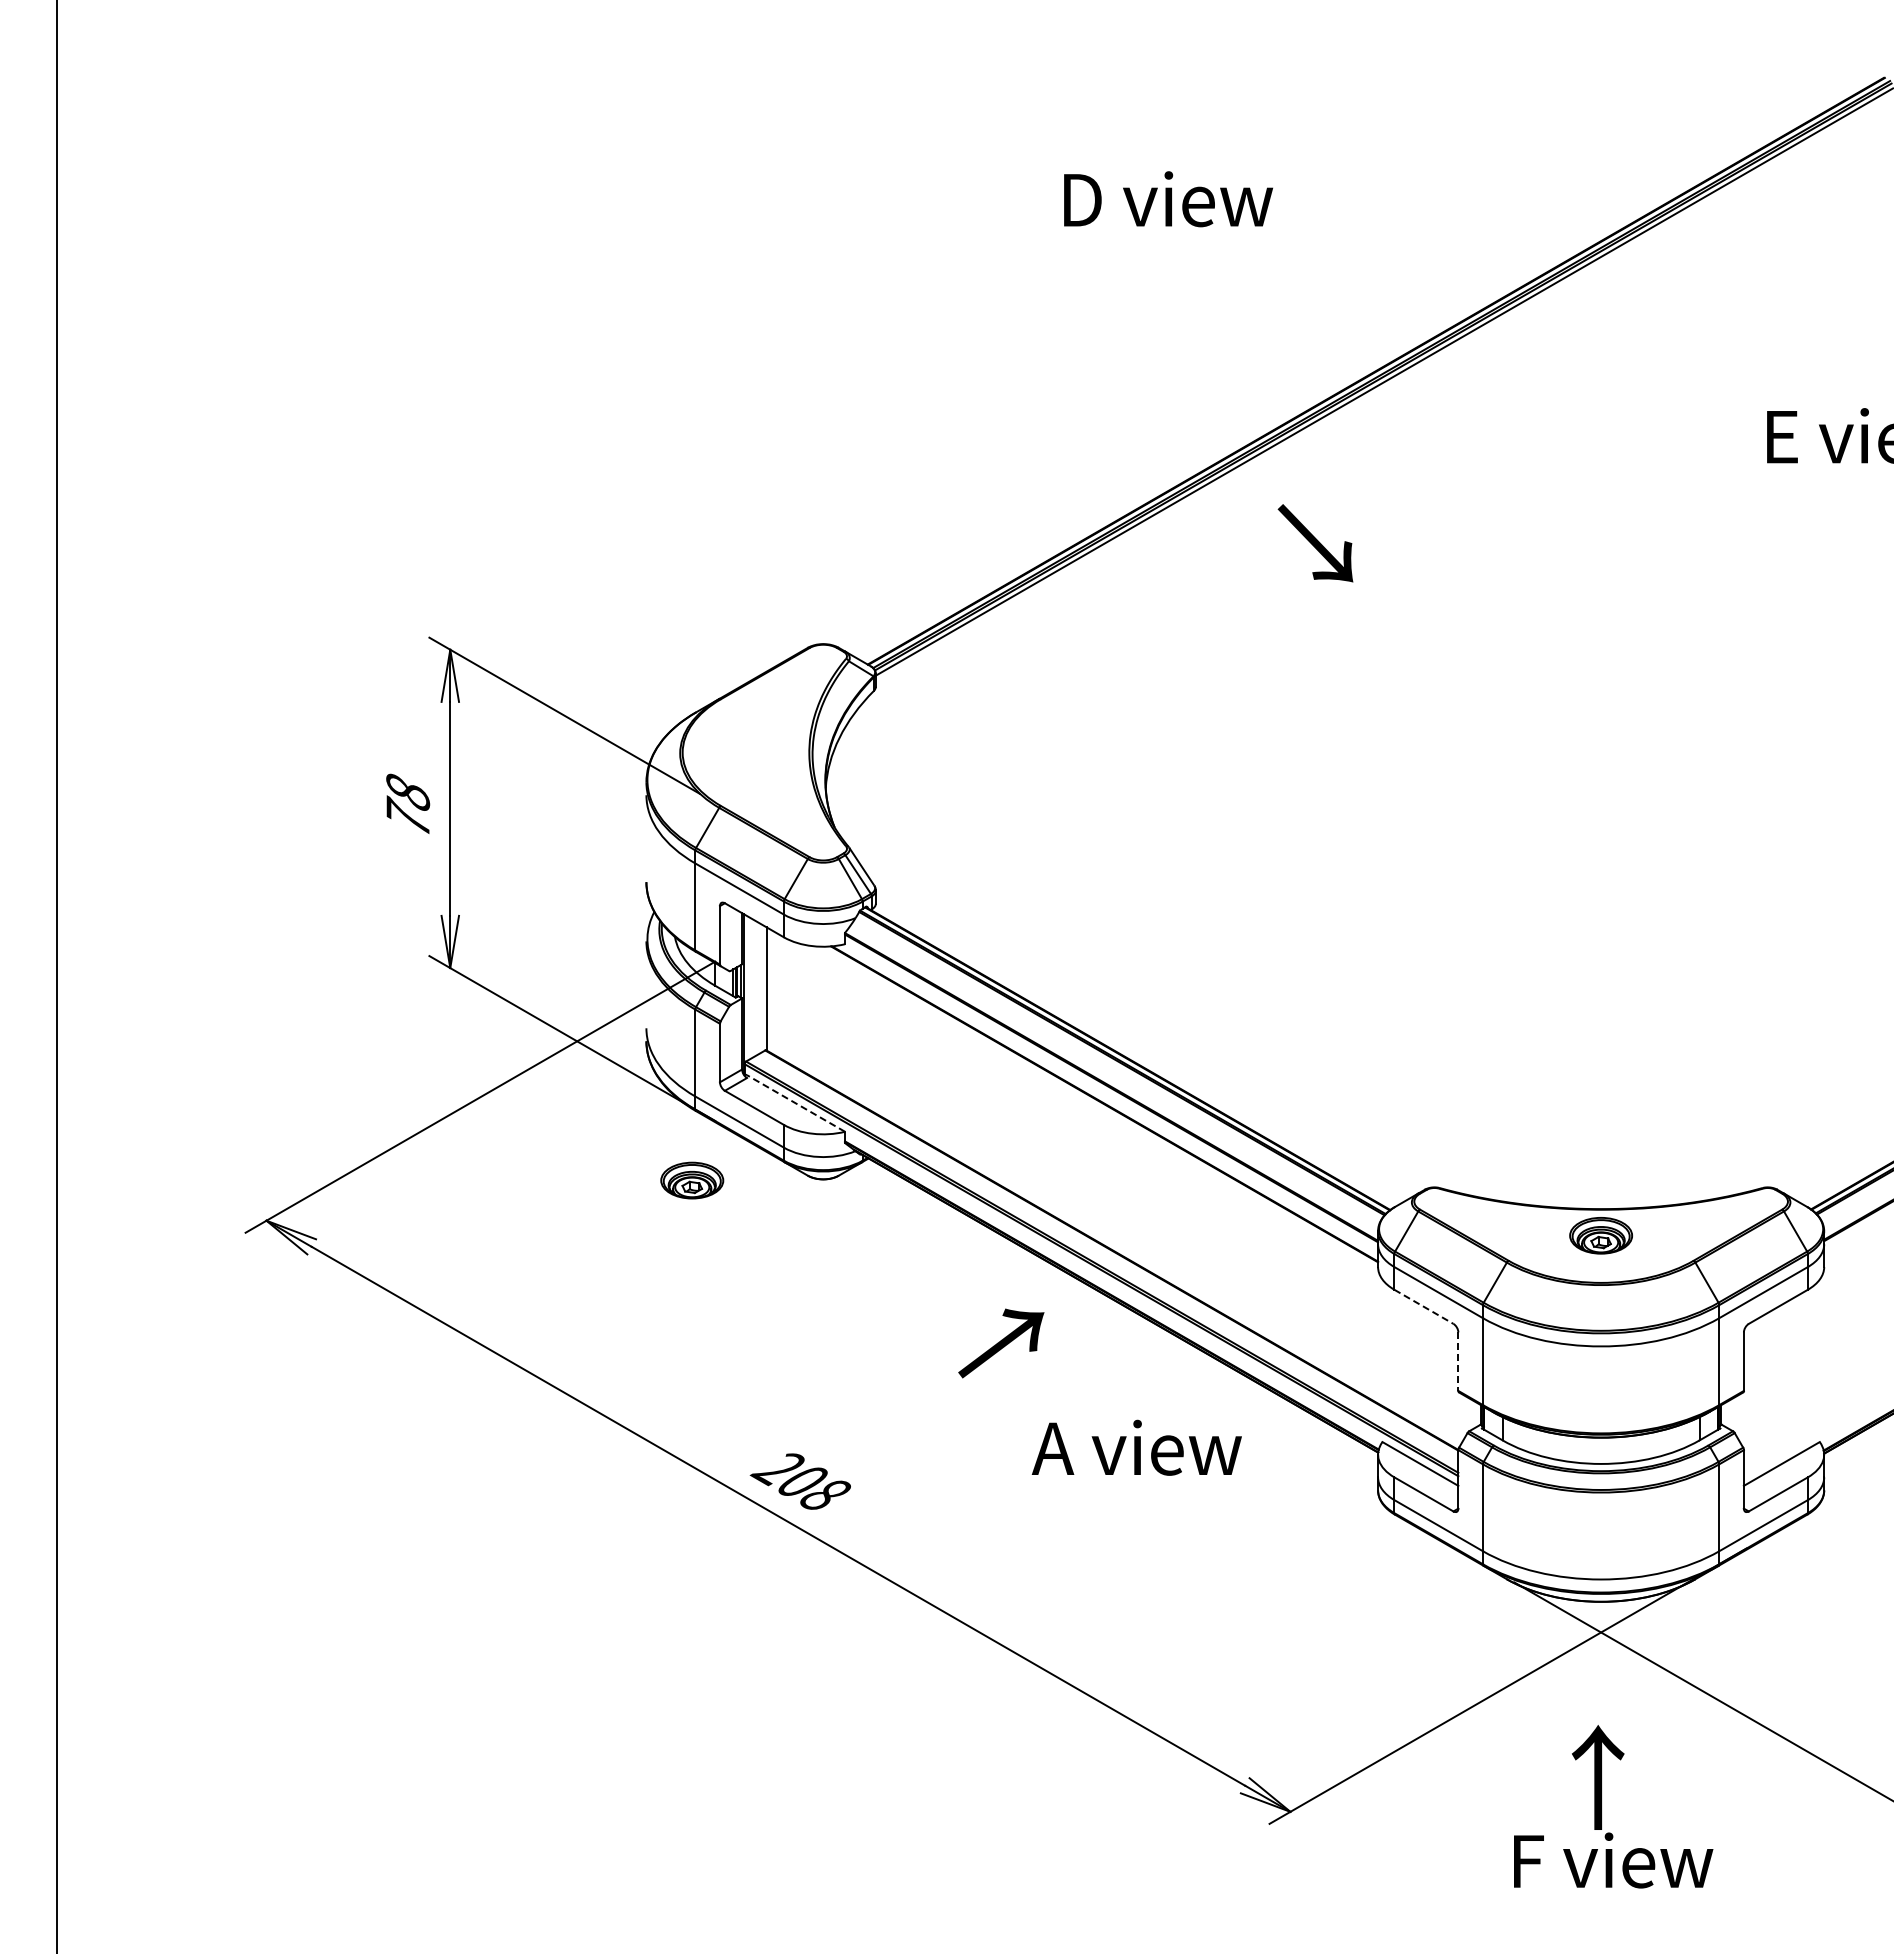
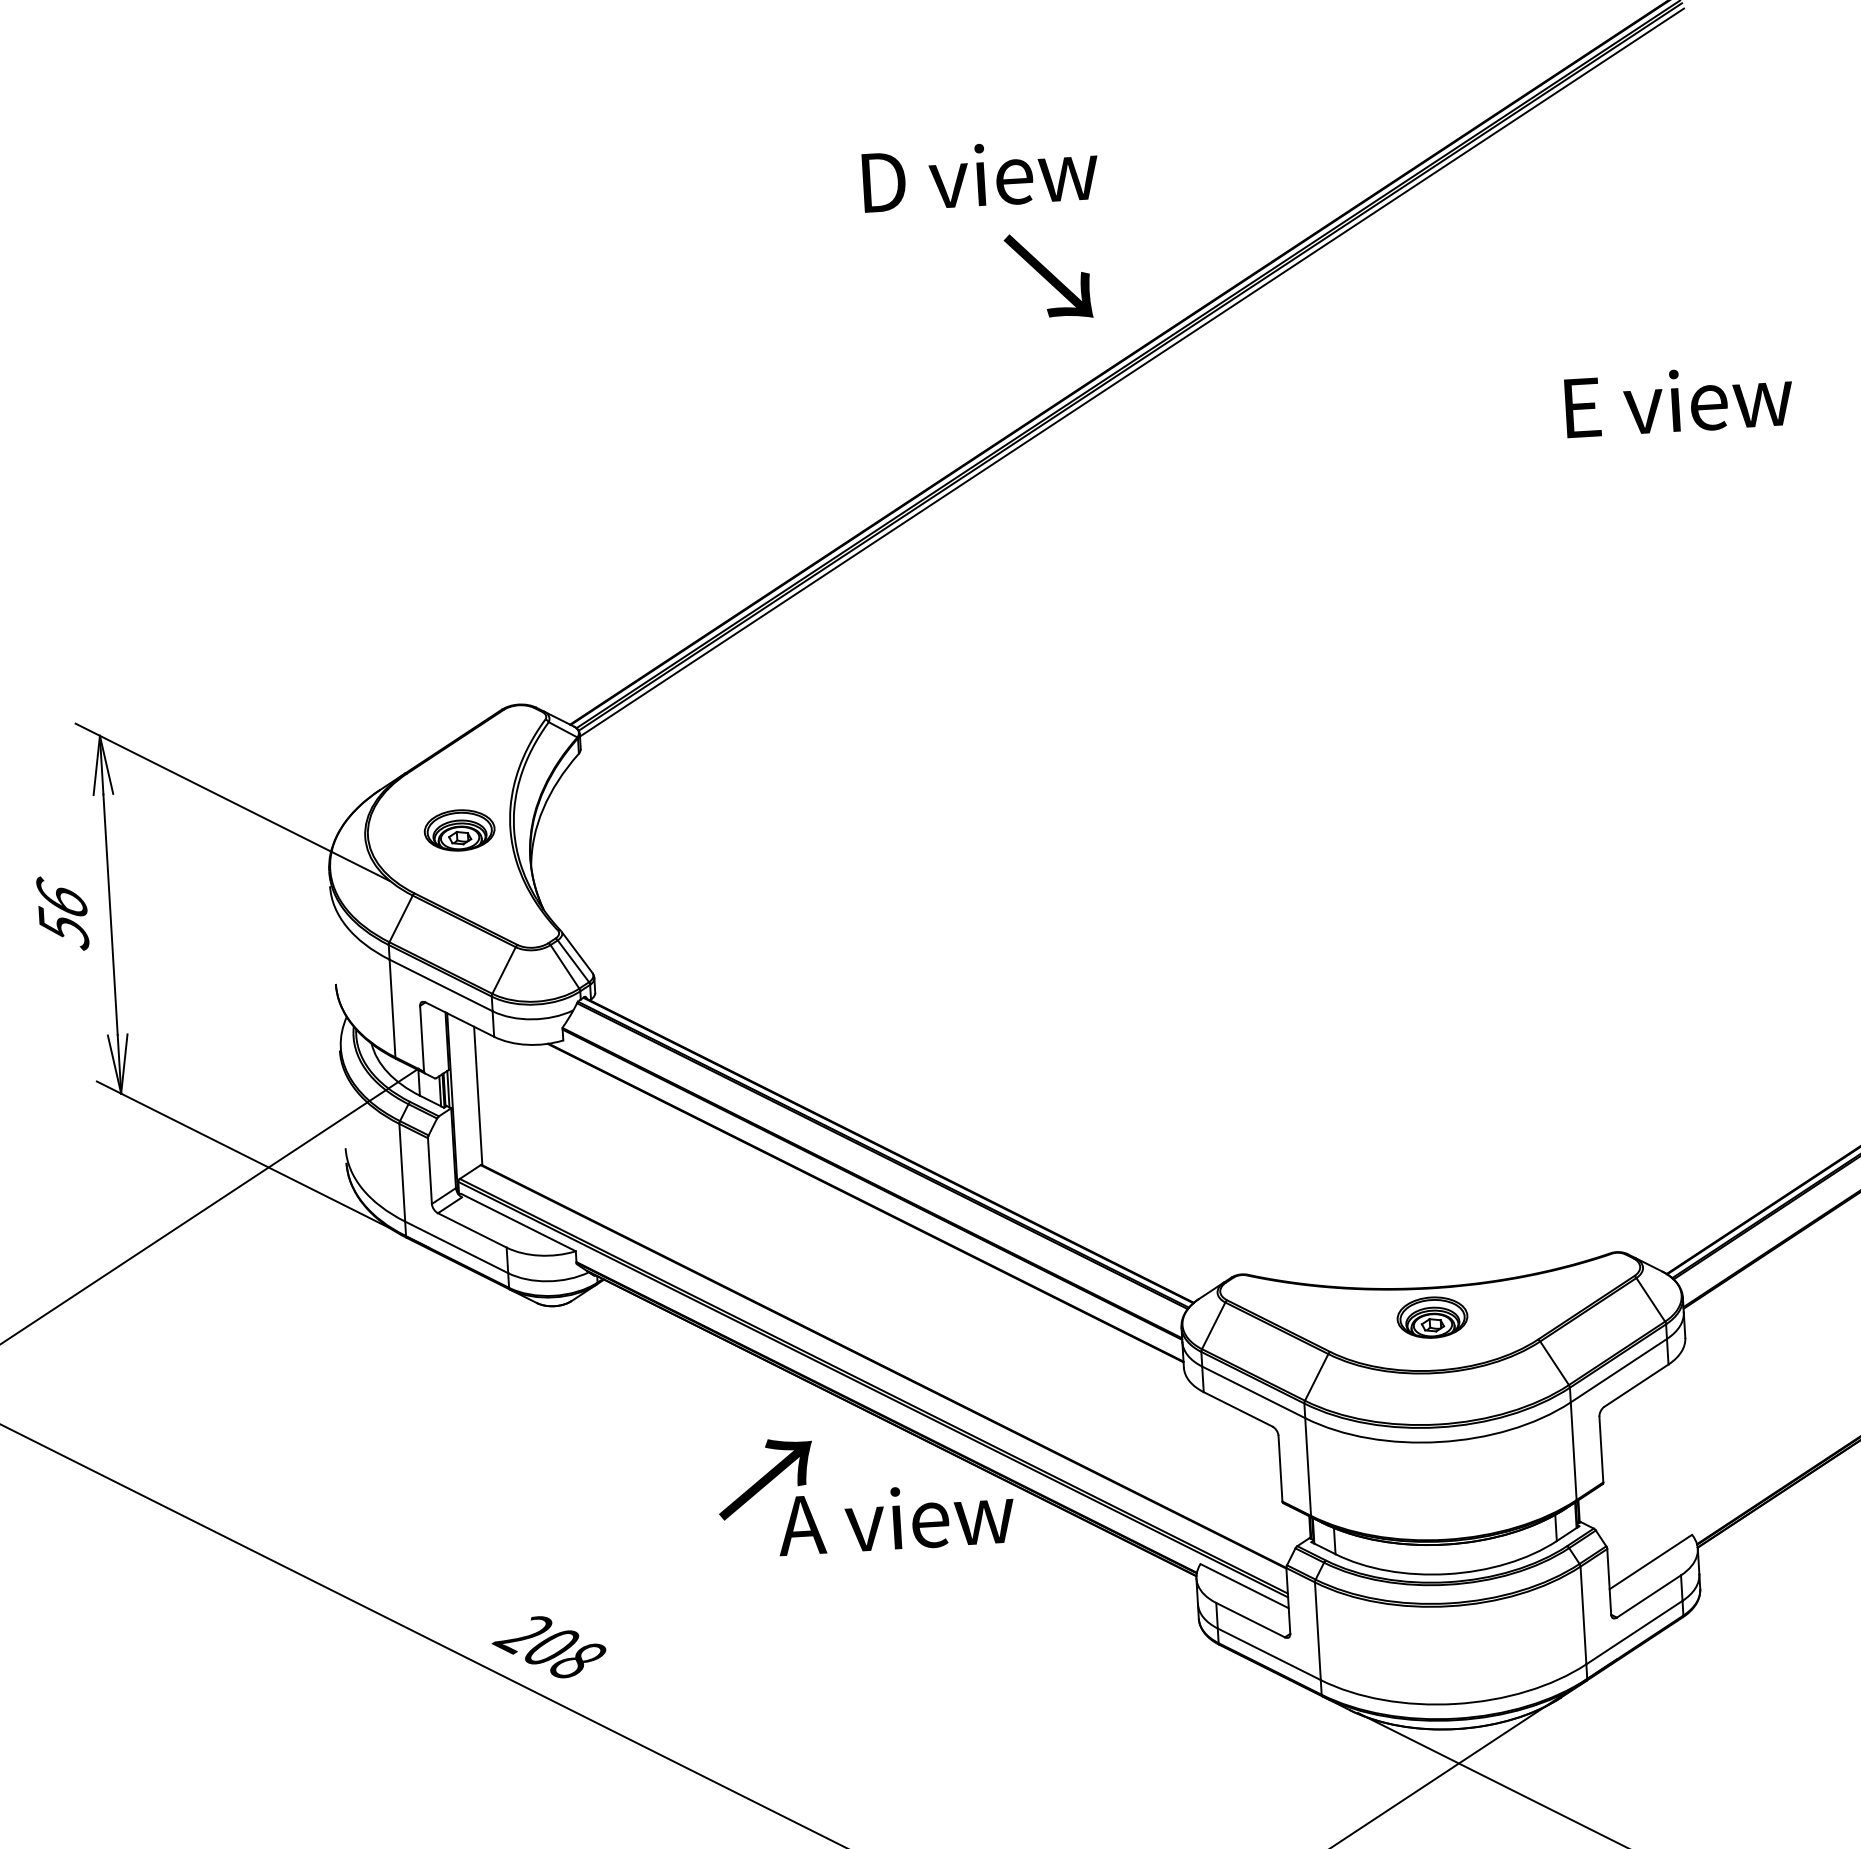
text: (1168, 199) -> (980, 175), moved
text: (1315, 543) -> (1048, 276), moved
text: (408, 805) -> (63, 913), 78 -> 56
line: (796, 1103) -> (519, 1222), dashed -> solid
part: (692, 1180) -> (459, 830), moved
line: (1424, 1307) -> (1238, 1410), dashed -> solid
line: (1458, 1362) -> (1280, 1469), dashed -> solid
text: (1136, 1447) -> (895, 1518), moved

